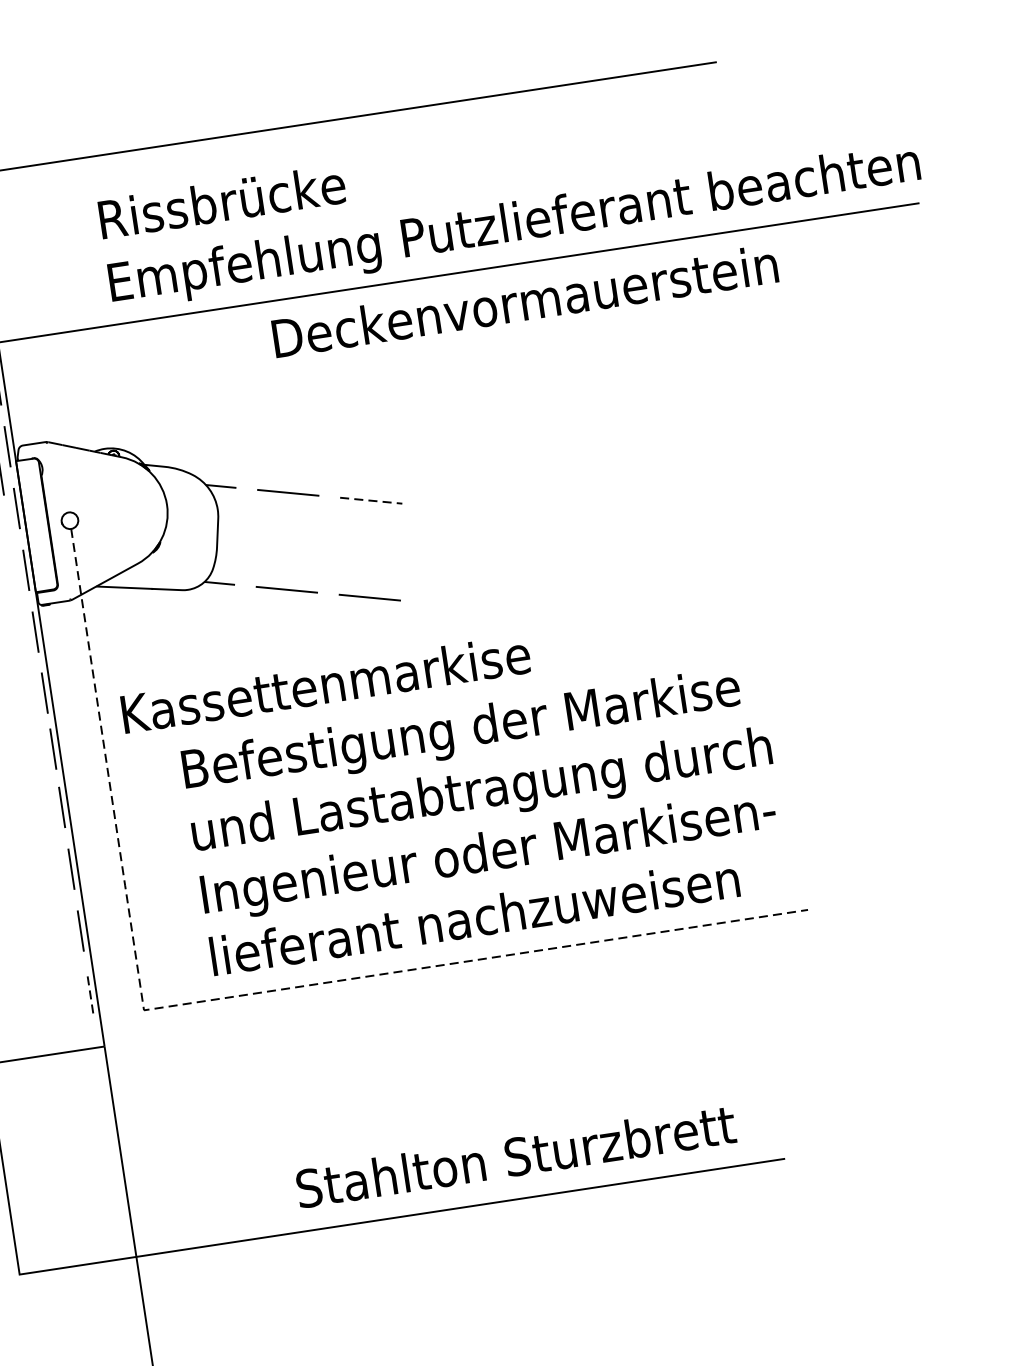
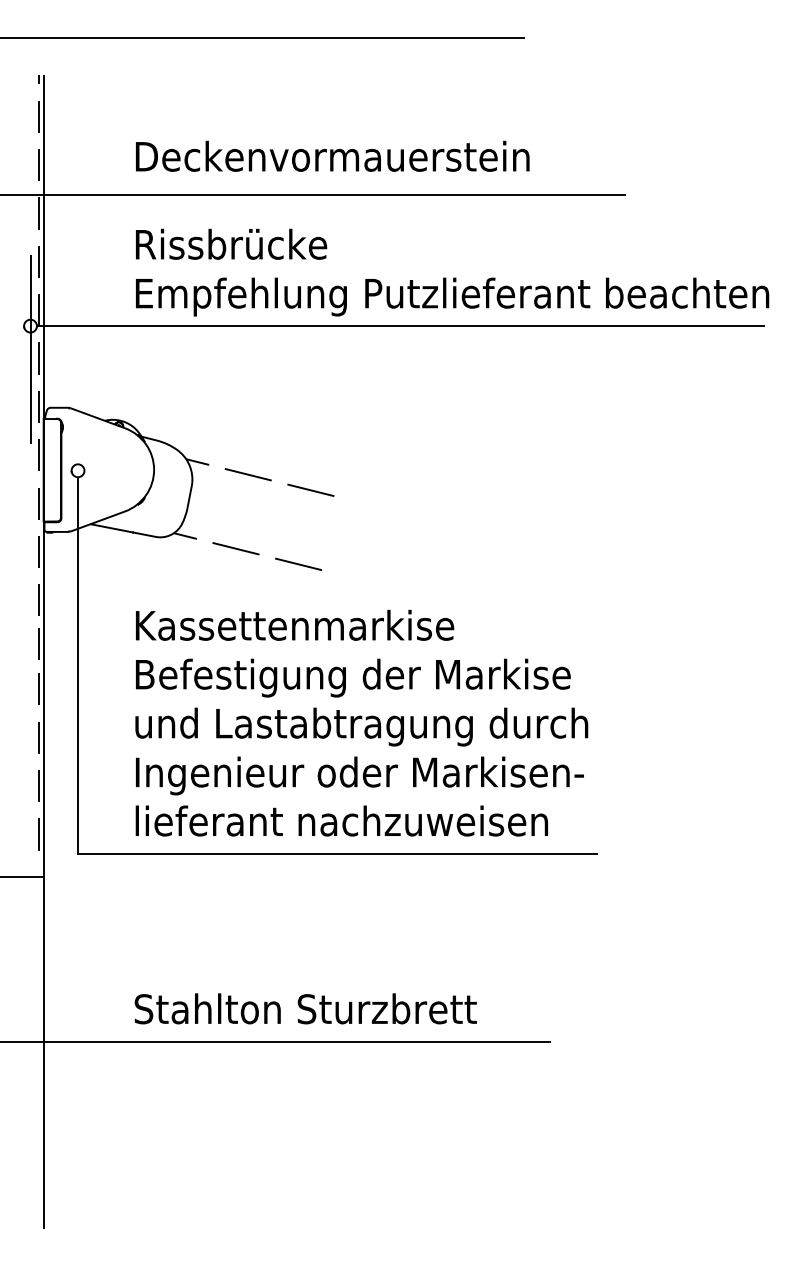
text: (524, 299) -> (332, 155), moved
line: (372, 500) -> (311, 490), dashed -> solid
text: (326, 682) -> (295, 624), moved
line: (89, 991) -> (38, 833), dashed -> solid
line: (233, 996) -> (148, 853), dashed -> solid
text: (515, 1156) -> (305, 1008), moved

